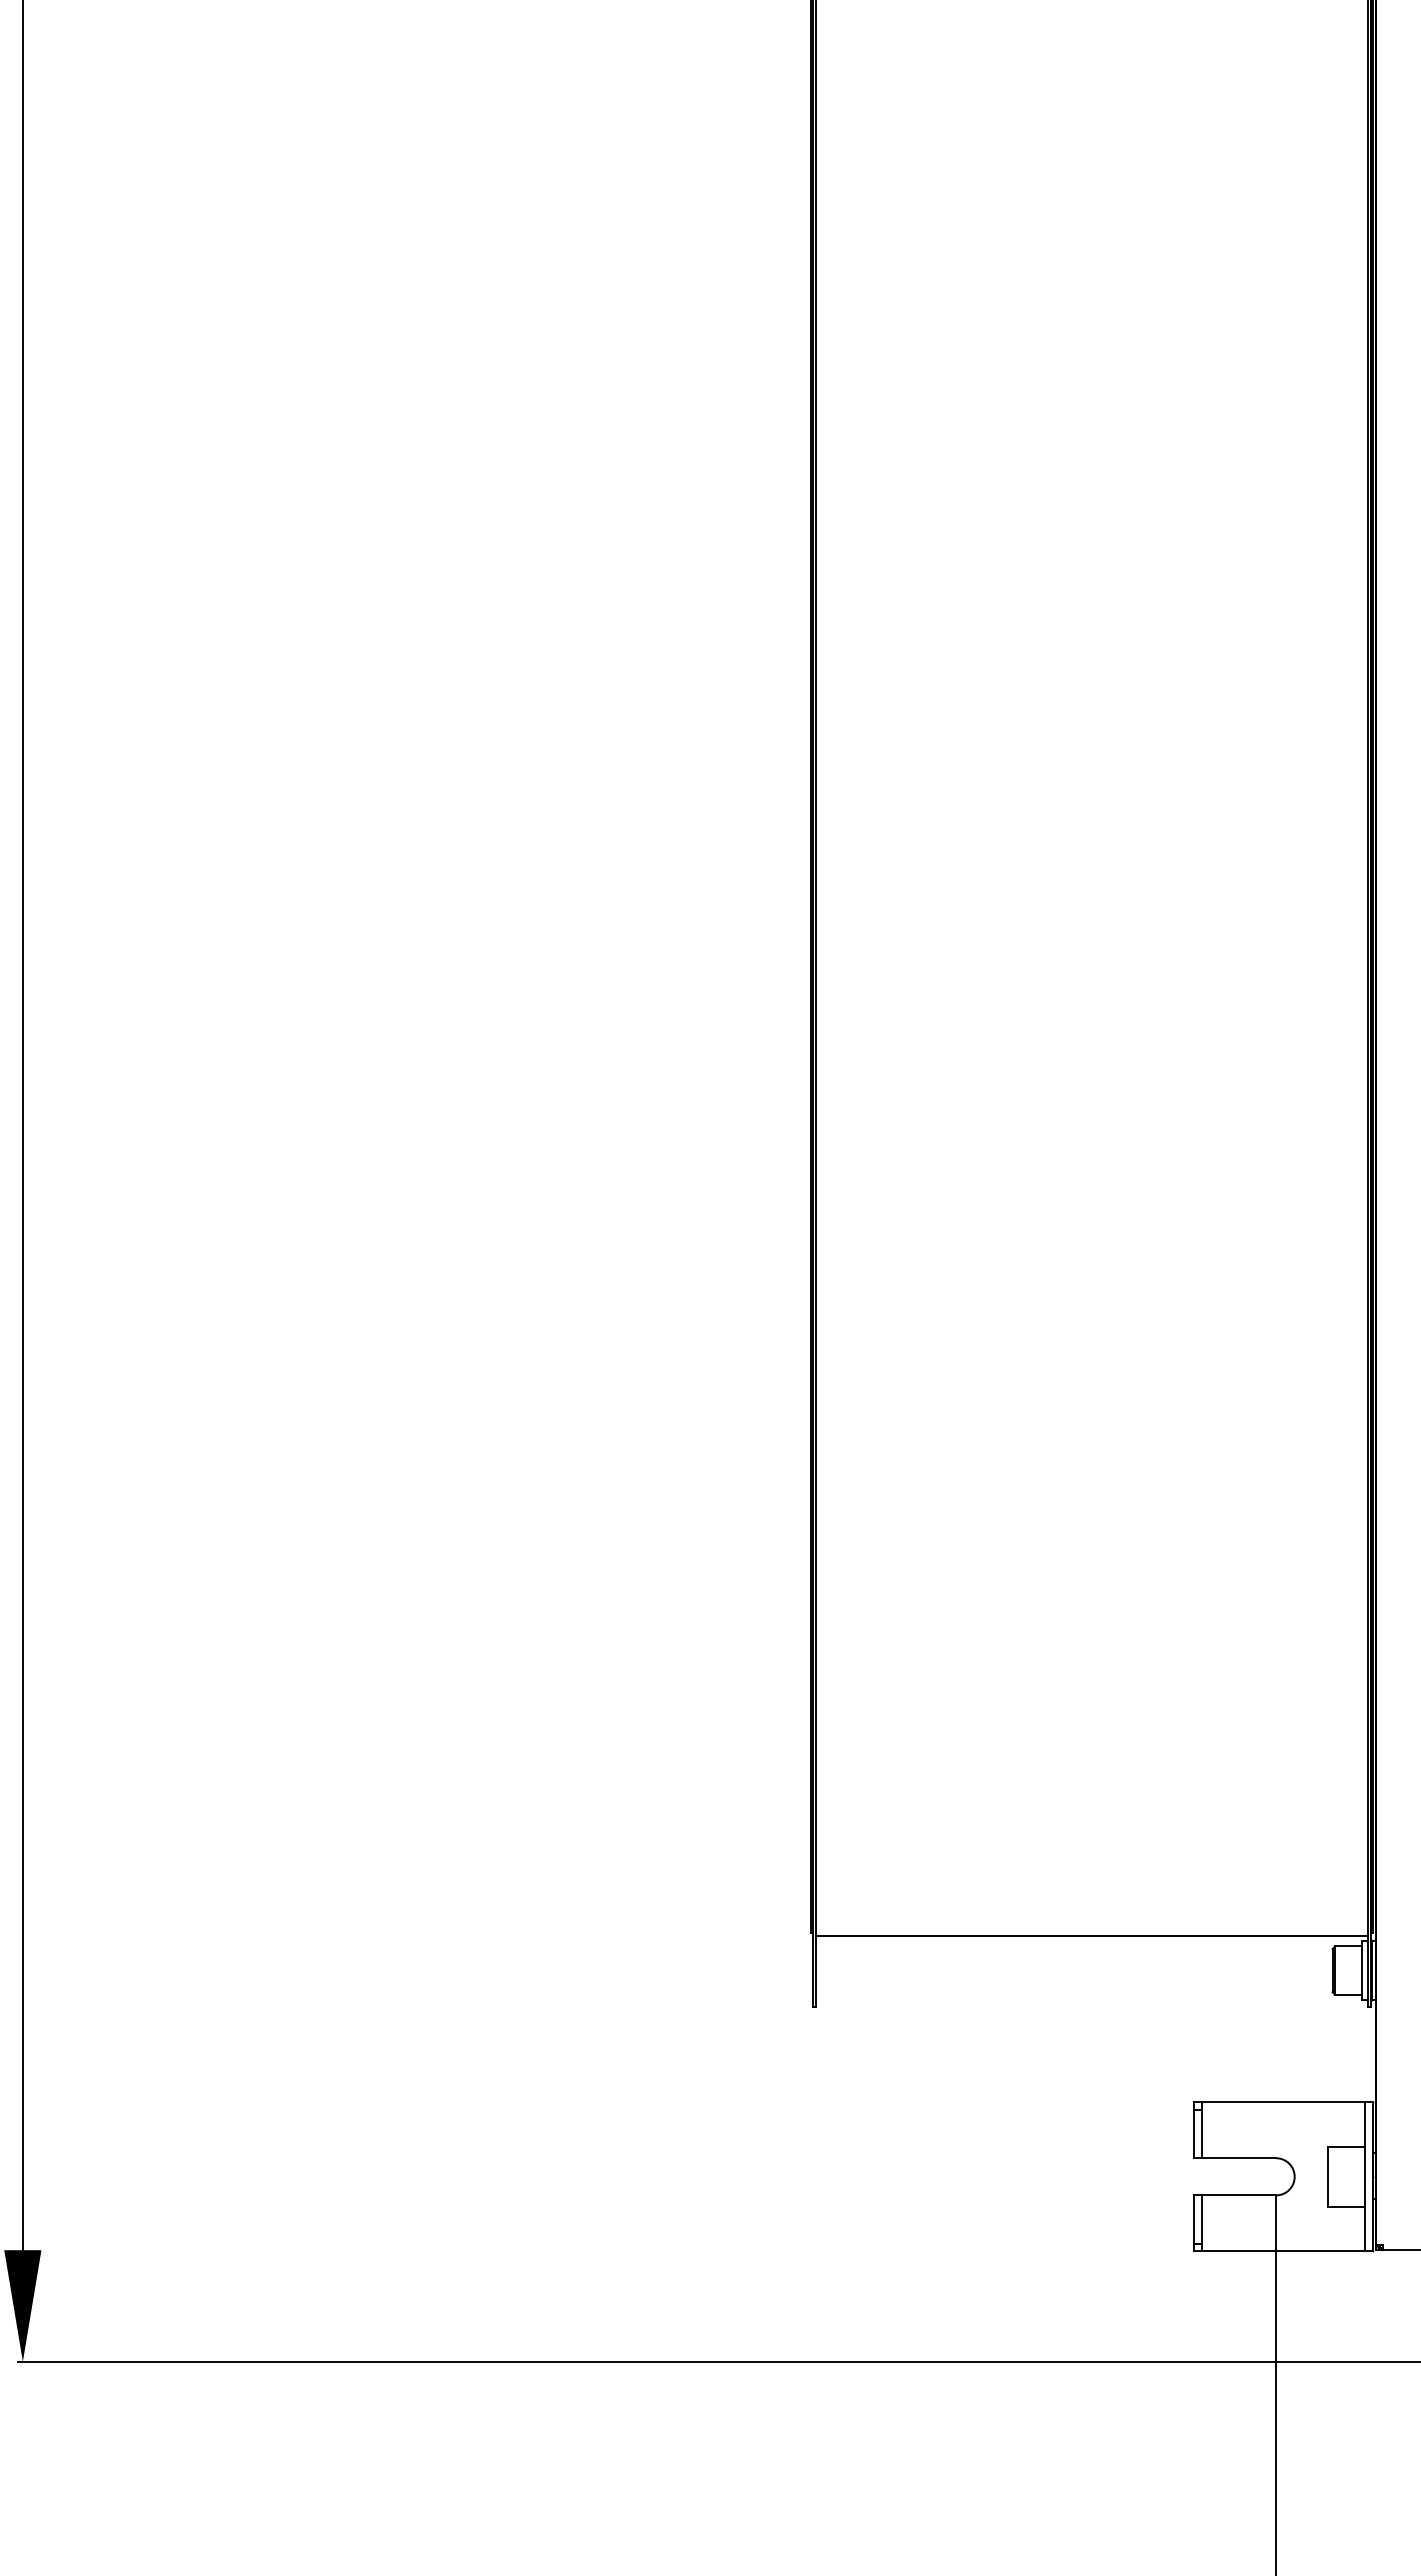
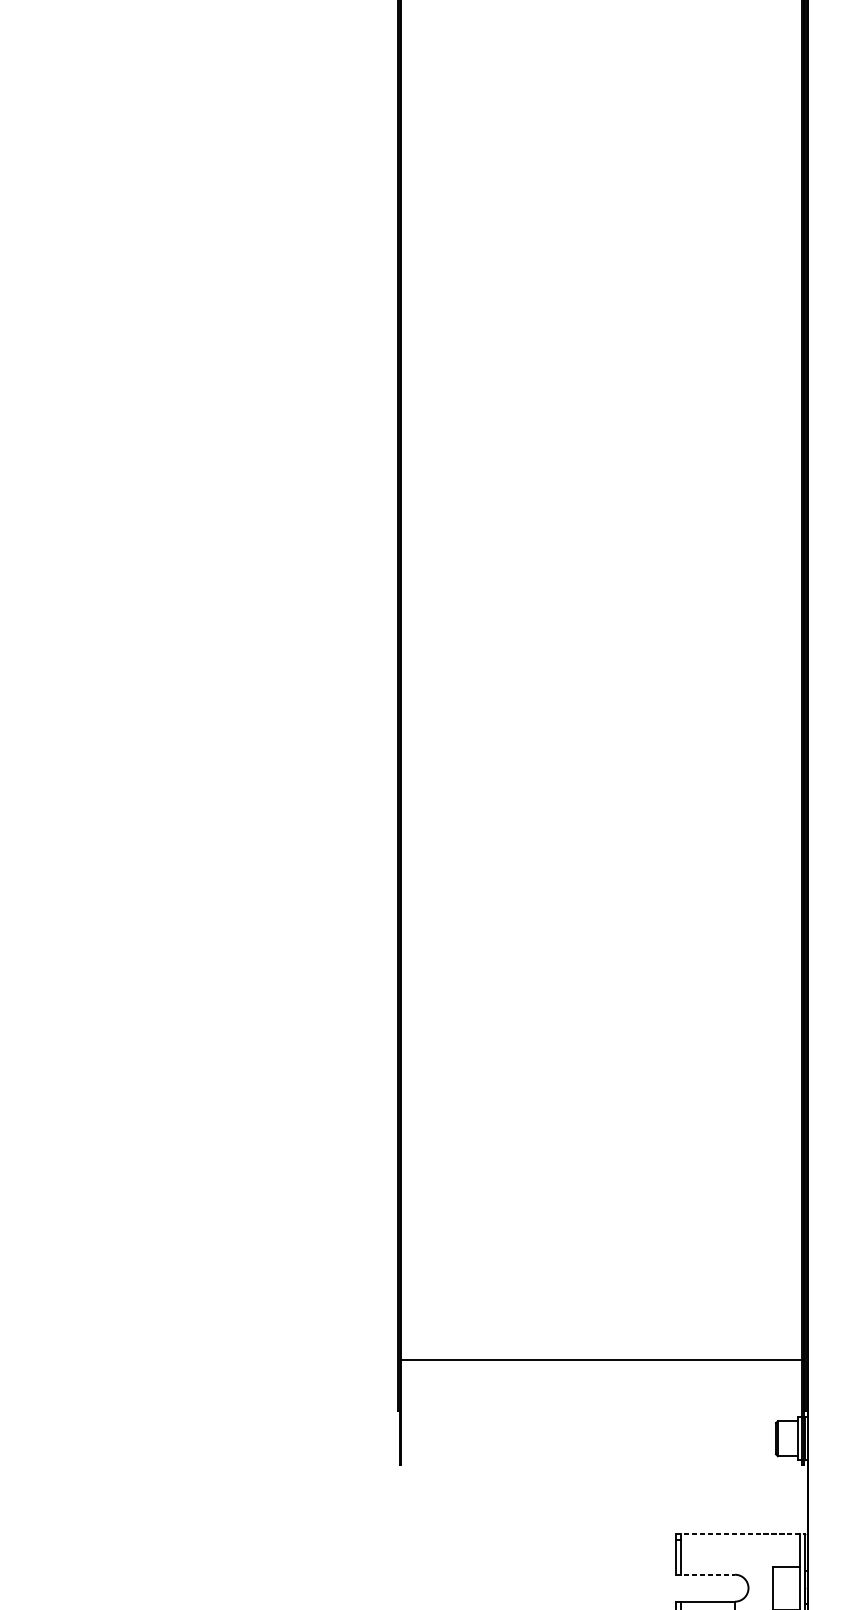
line: (1091, 1935) -> (601, 1360), moved
line: (1284, 2102) -> (741, 1534), solid -> dashed
line: (1235, 2158) -> (705, 1574), solid -> dashed

